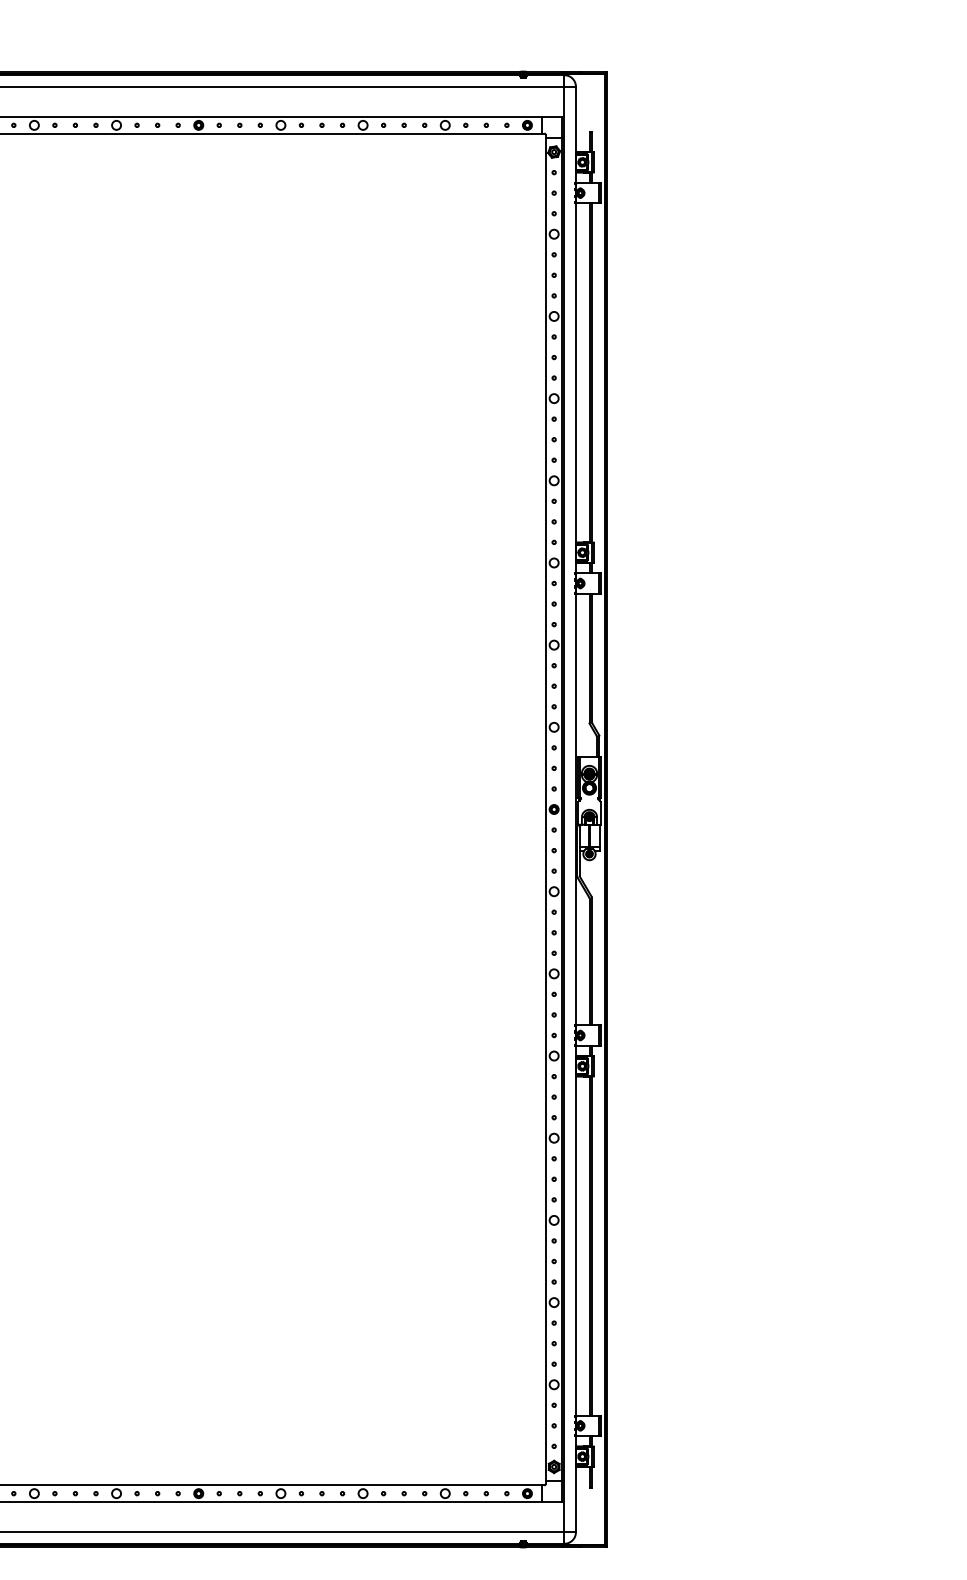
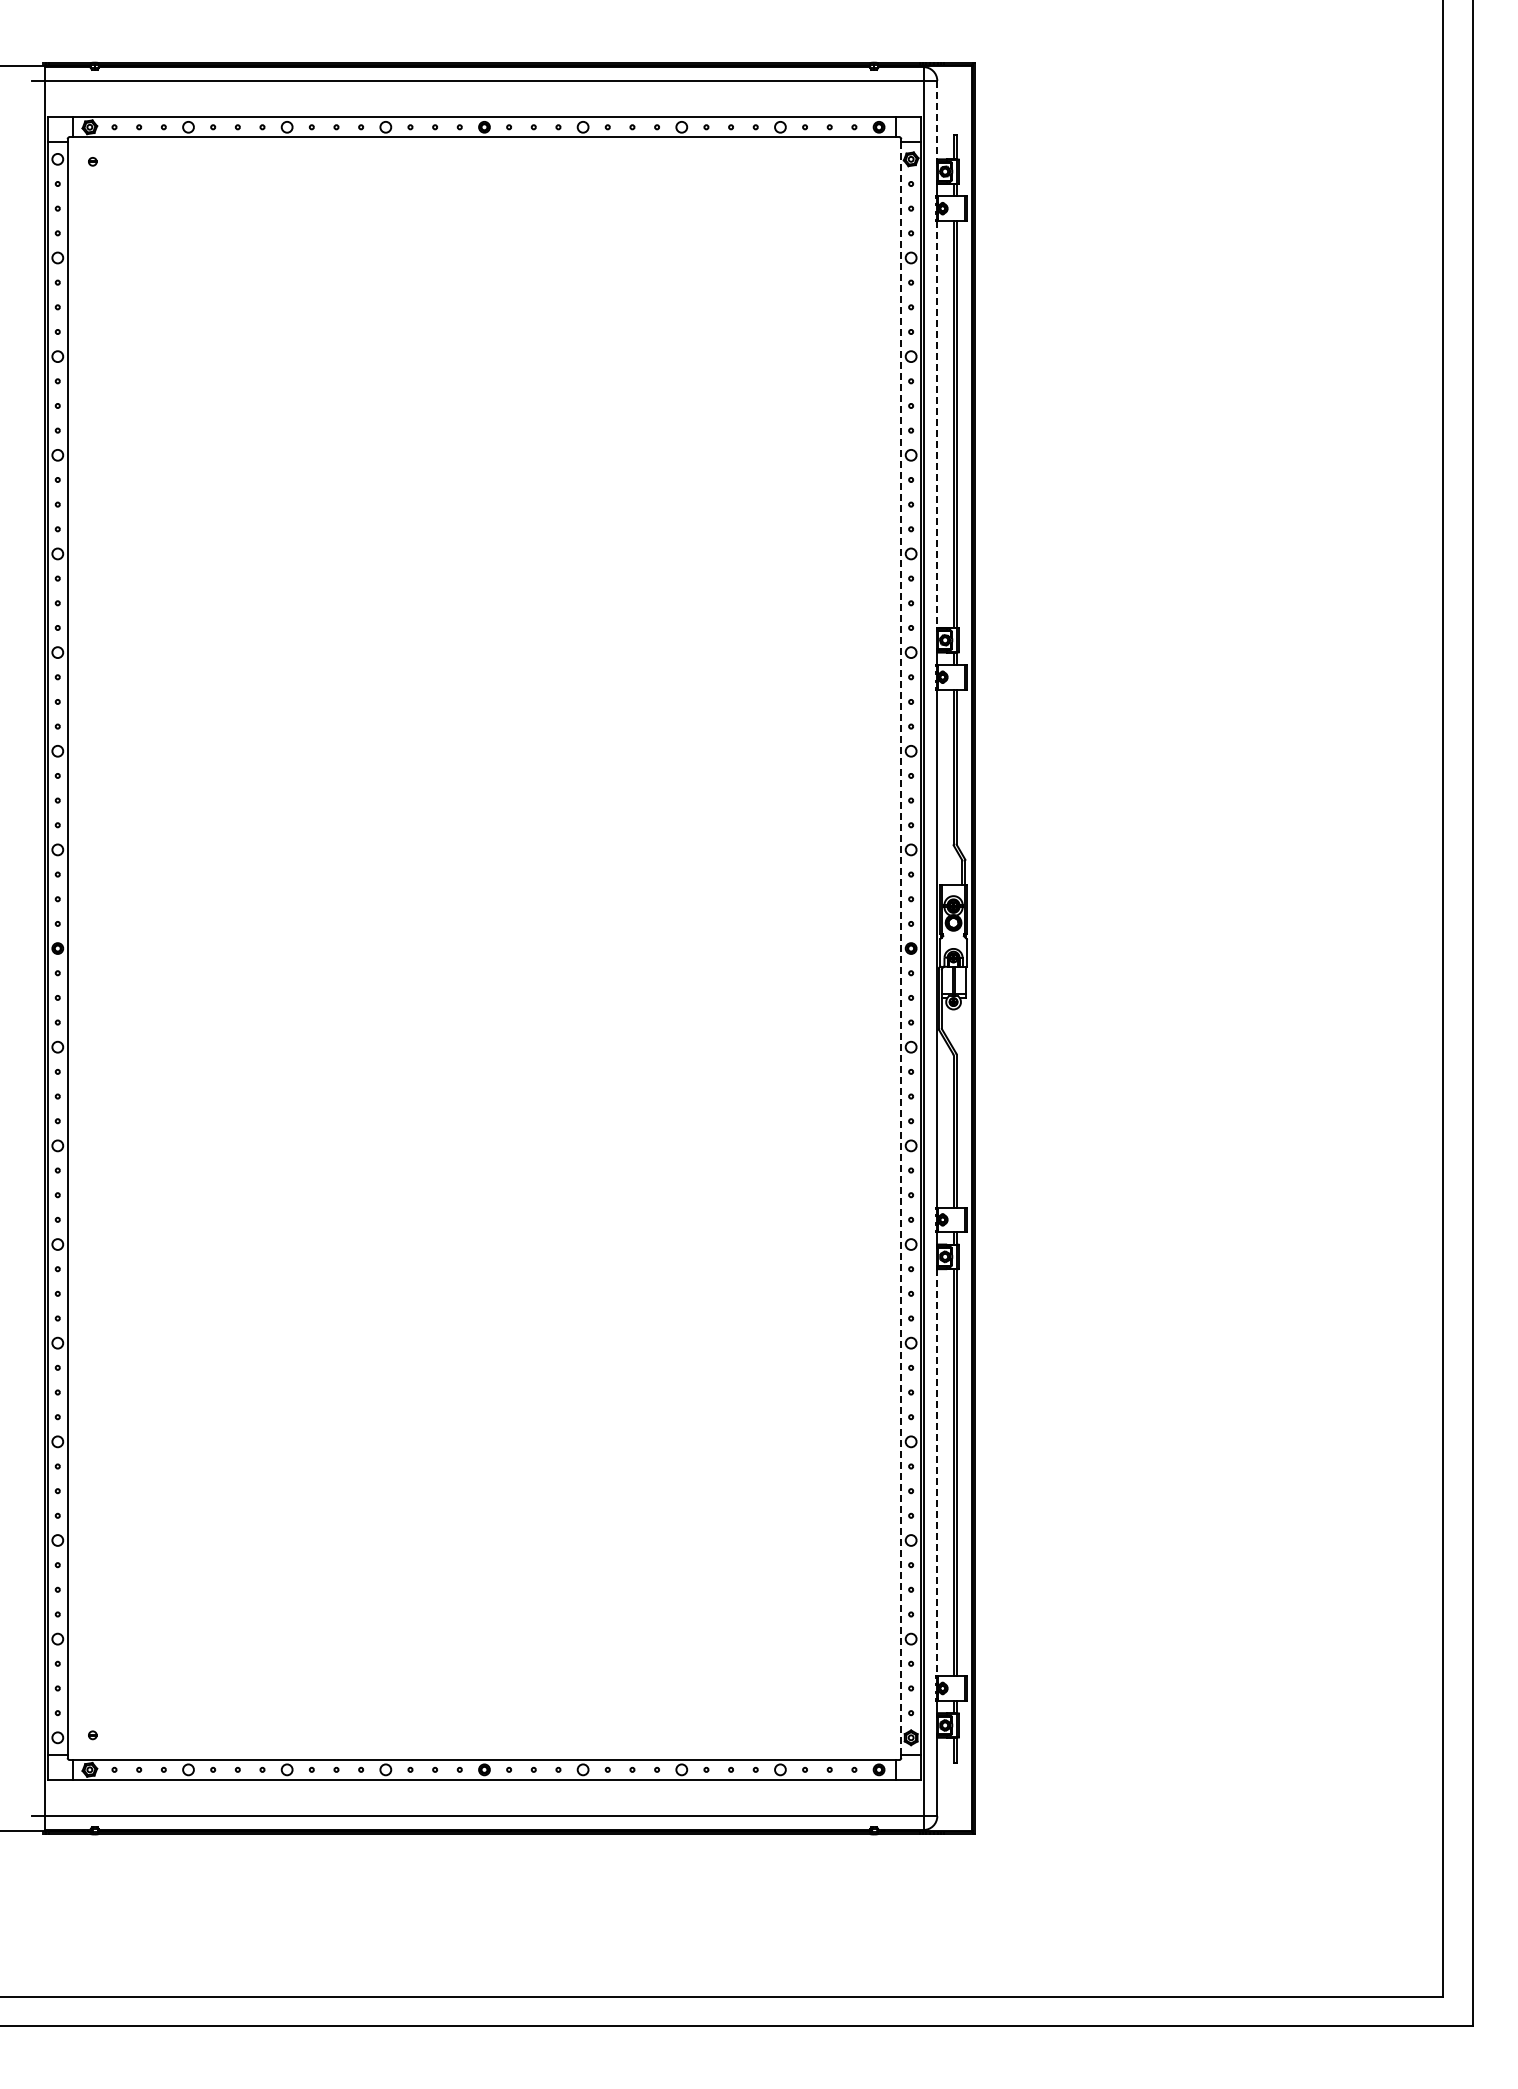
line: (576, 119) -> (937, 120), solid -> dashed
line: (576, 372) -> (937, 424), solid -> dashed
line: (546, 810) -> (901, 949), solid -> dashed
line: (576, 1245) -> (937, 1472), solid -> dashed

